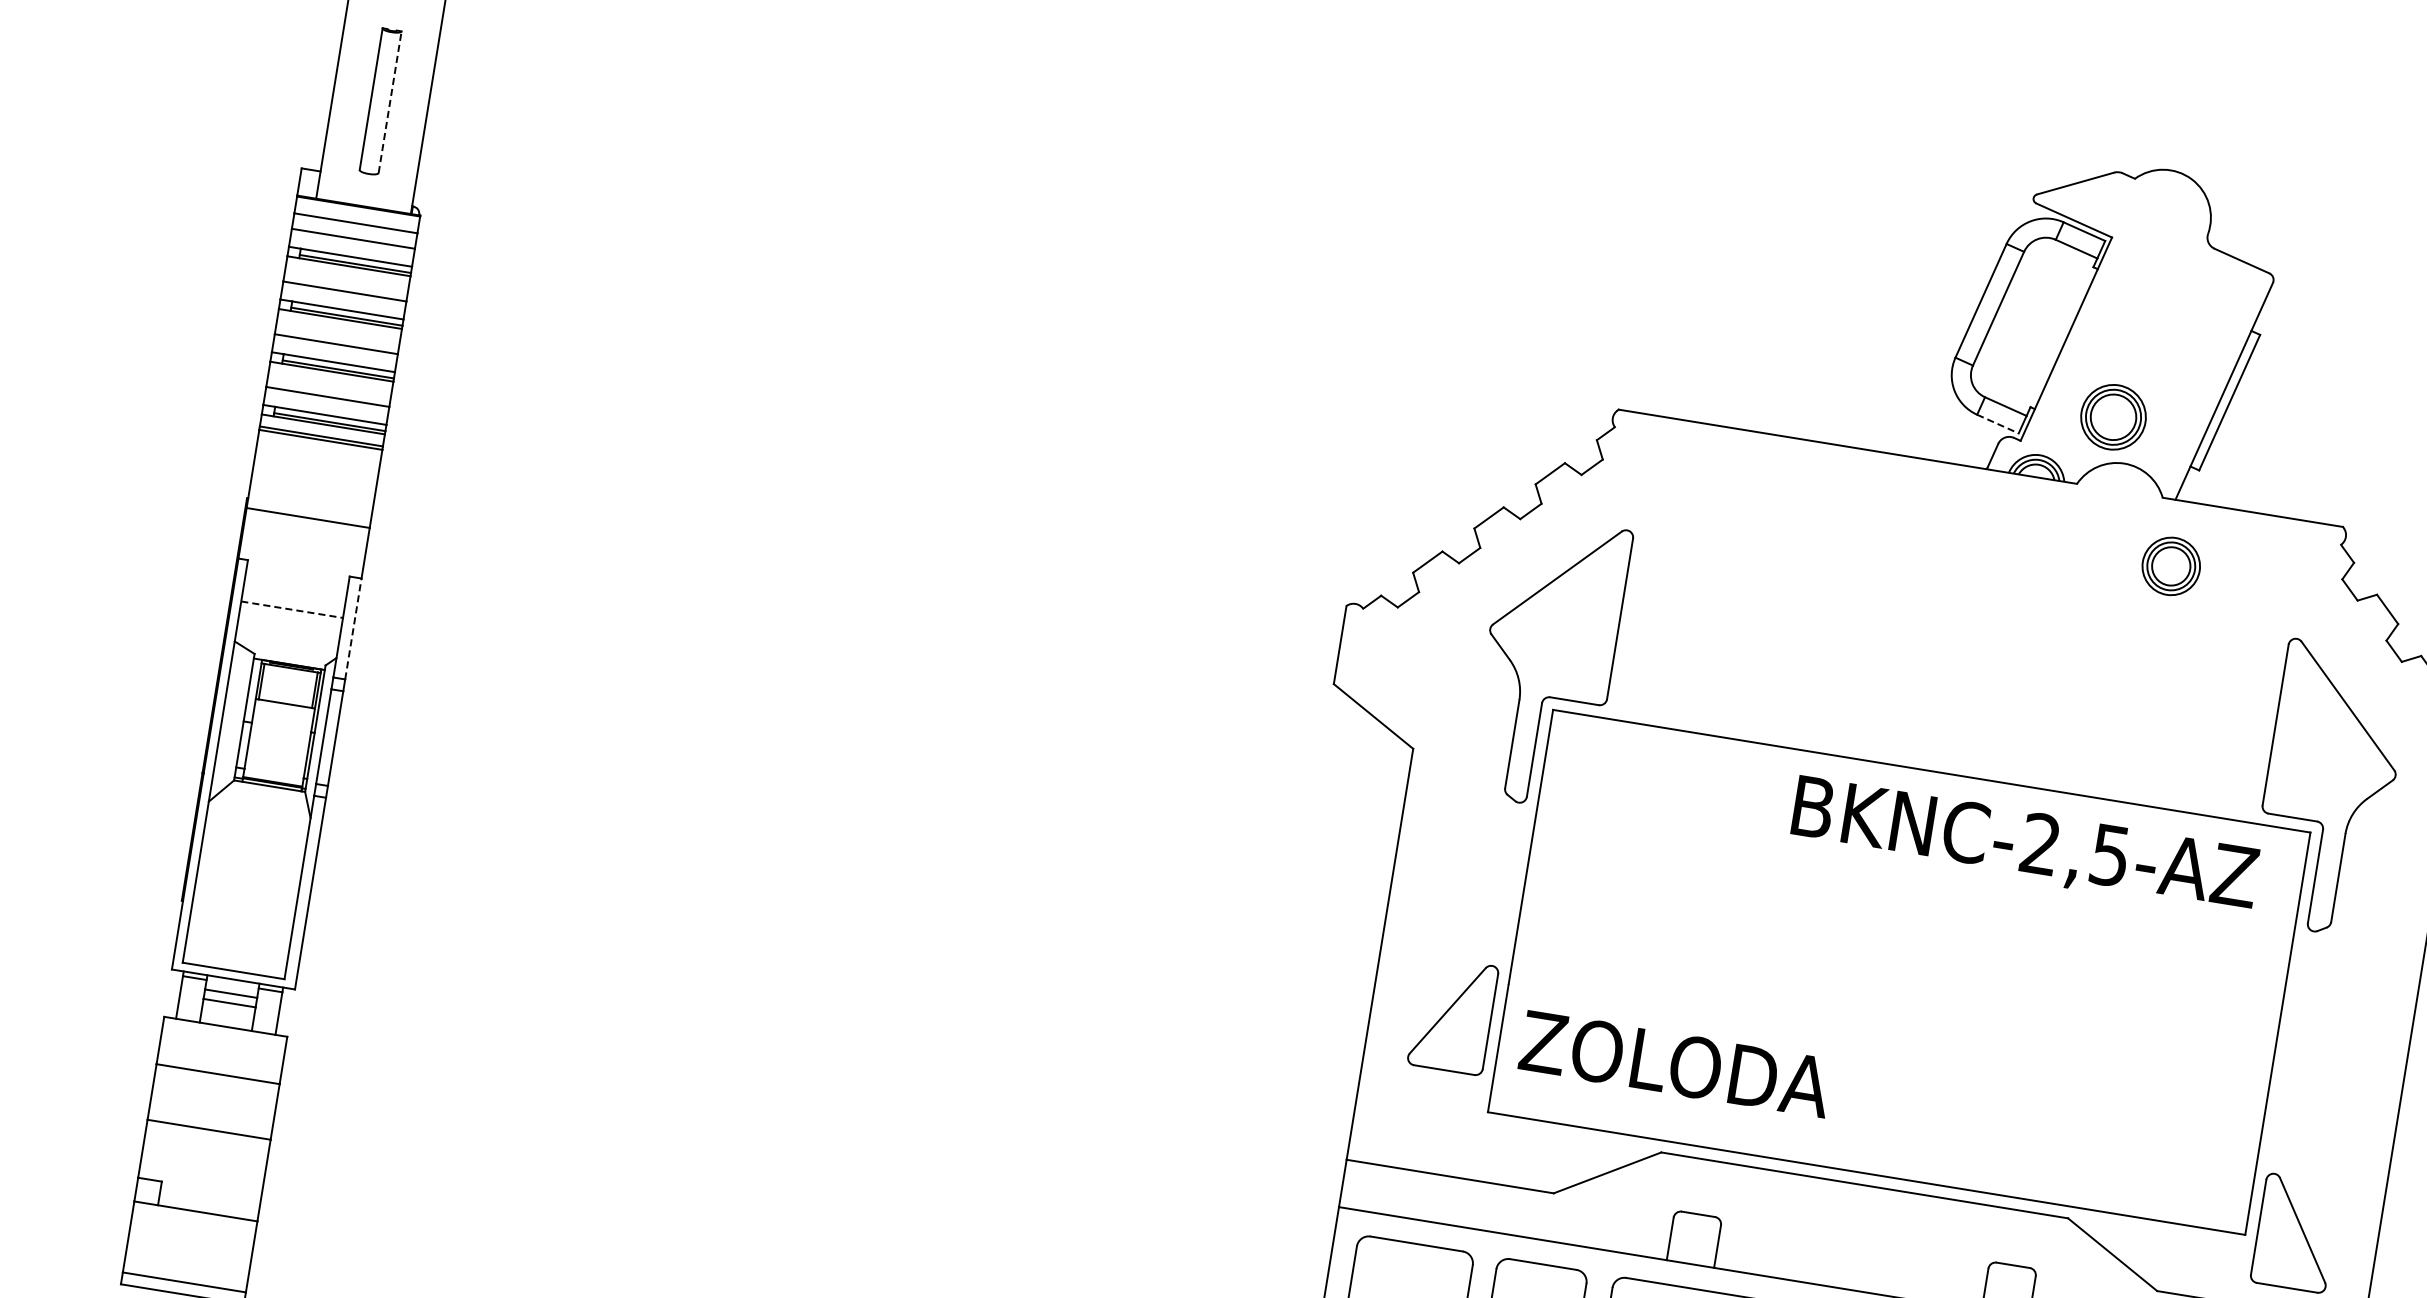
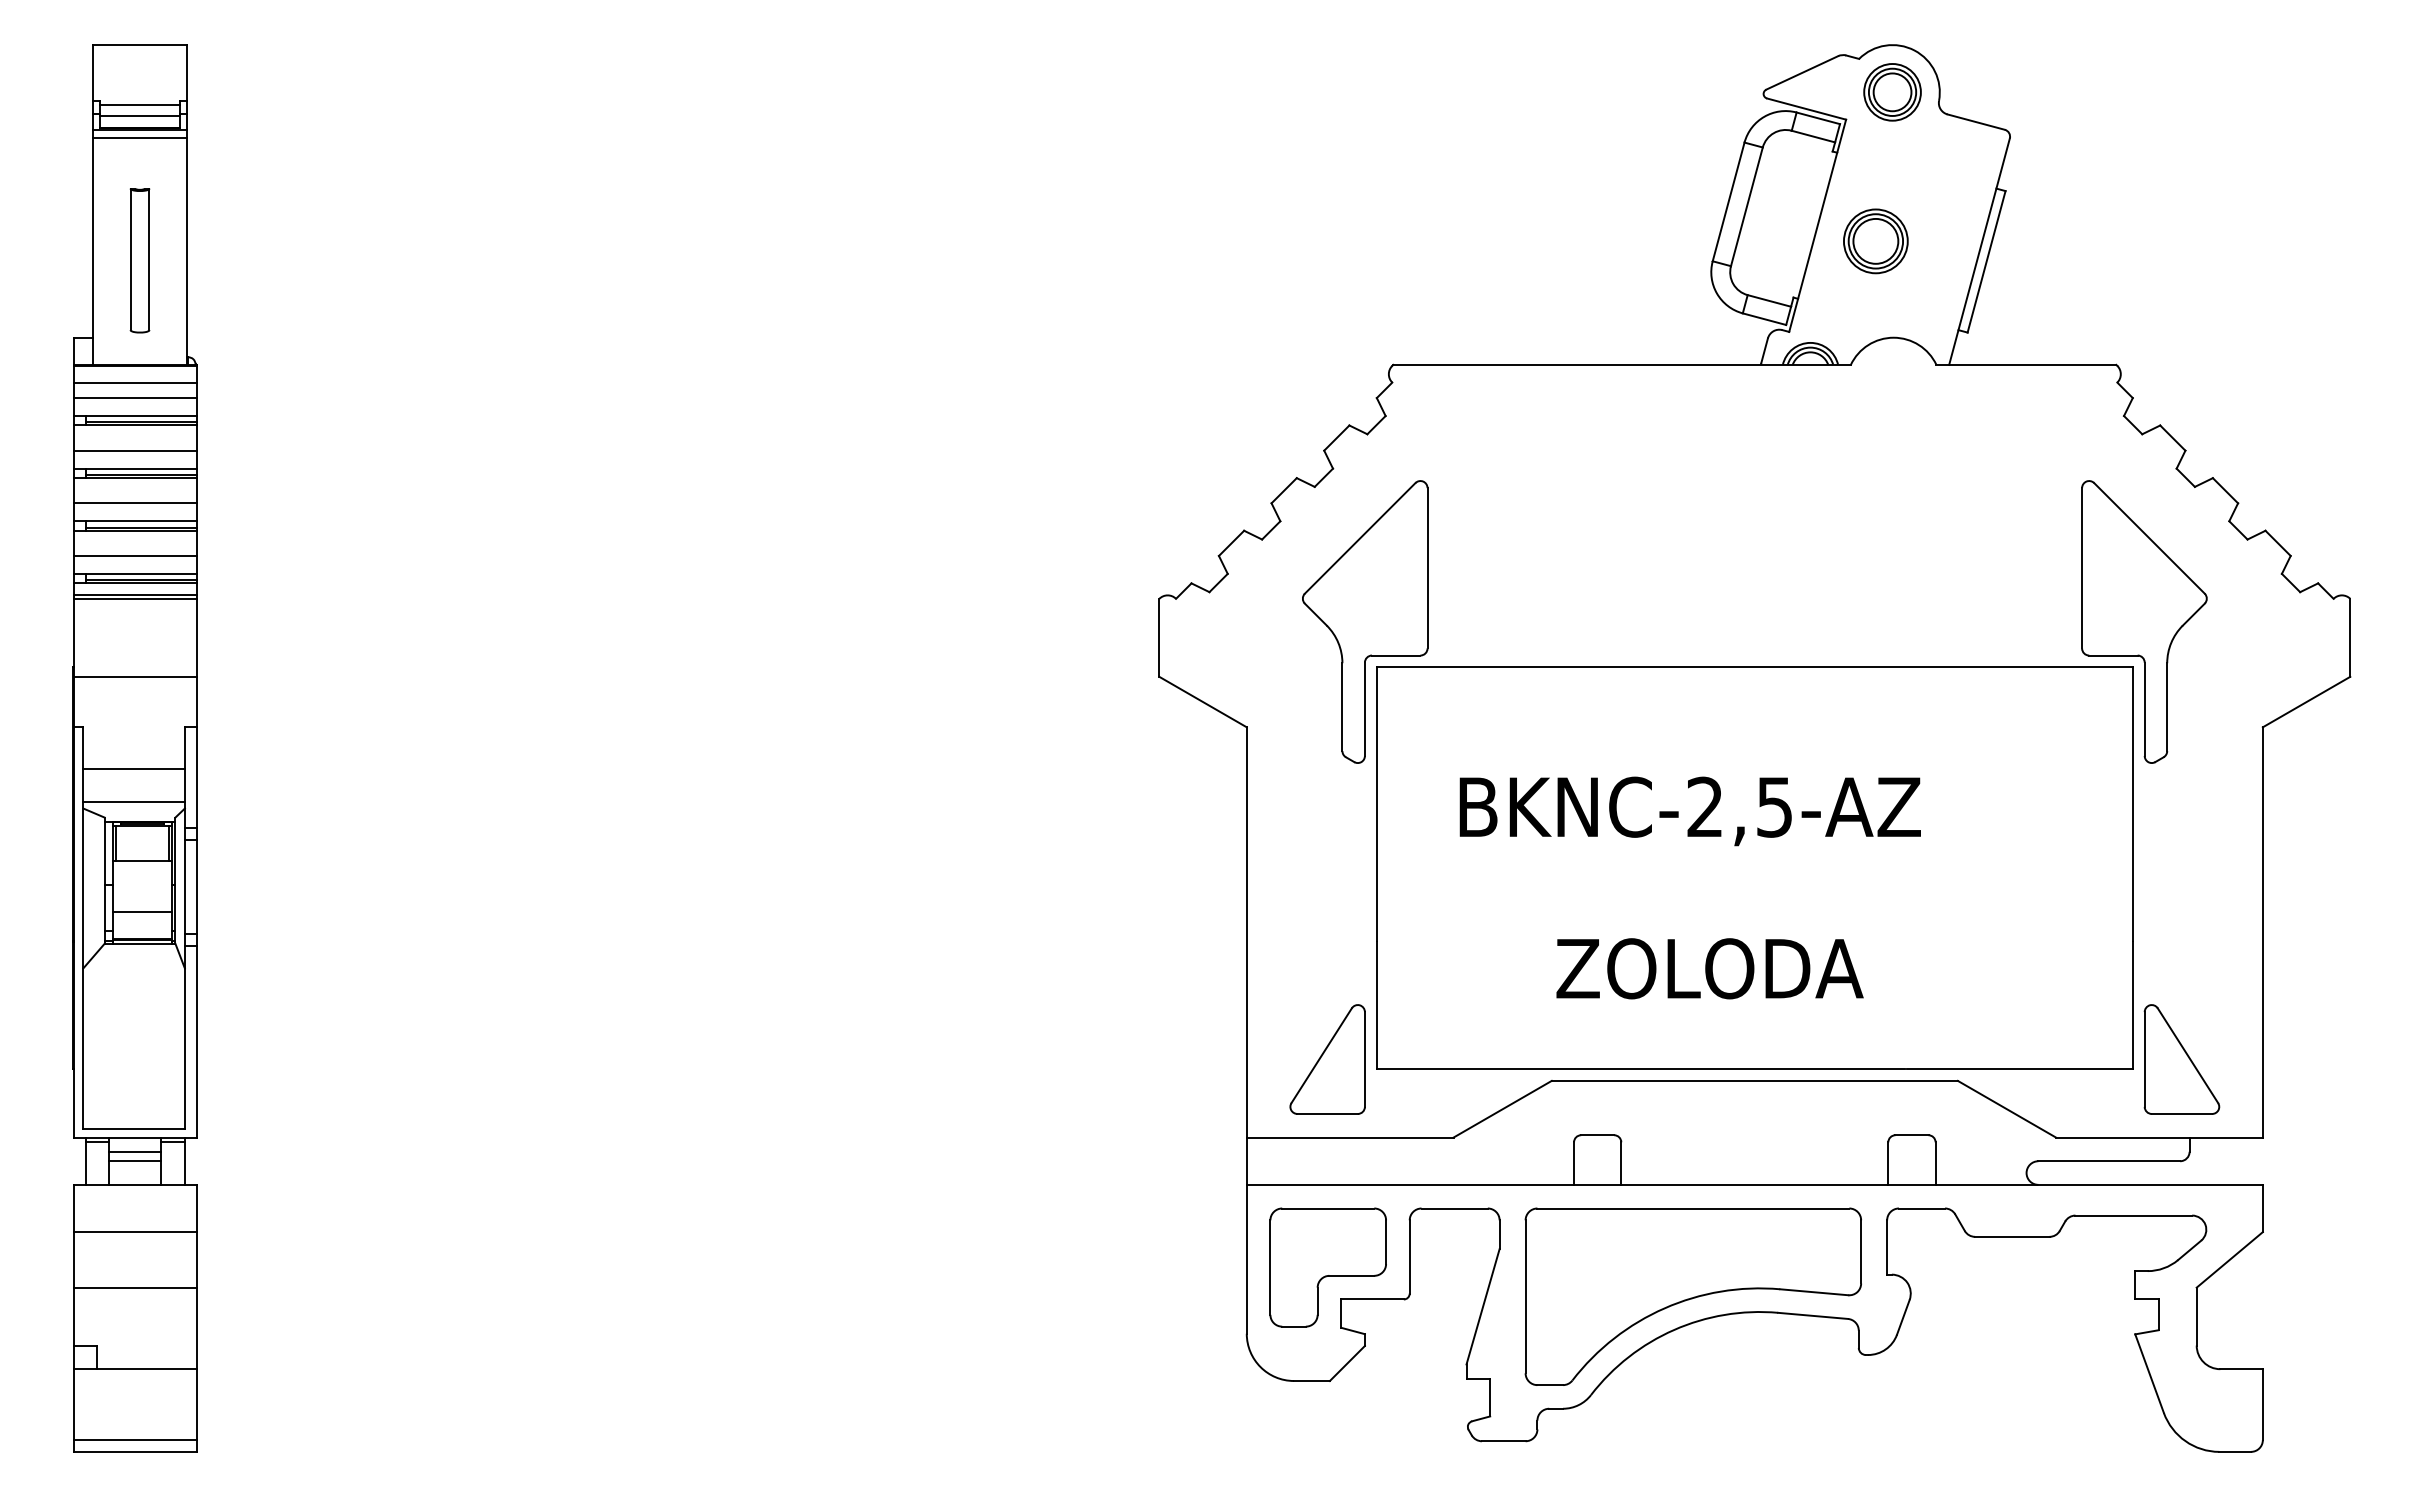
line: (390, 102) -> (149, 259), dashed -> solid
part: (2113, 417) -> (1875, 241), moved
line: (1997, 424) -> (1764, 319), dashed -> solid
part: (2171, 566) -> (1892, 92), moved
line: (292, 609) -> (134, 768), dashed -> solid
line: (353, 628) -> (196, 777), dashed -> solid
line: (286, 642) -> (133, 801), added
line: (276, 754) -> (141, 911), added
text: (2024, 845) -> (1689, 811), moved
part: (1453, 1015) -> (1327, 1059), moved
text: (1675, 1063) -> (1709, 968), moved

